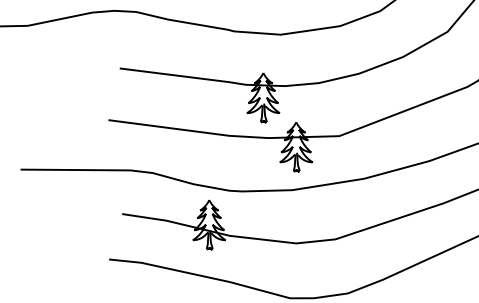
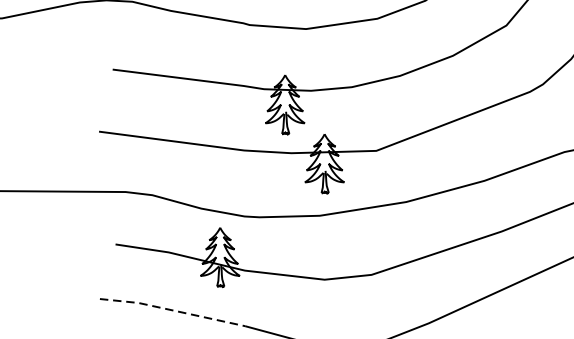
line: (169, 268) -> (172, 309), solid -> dashed

